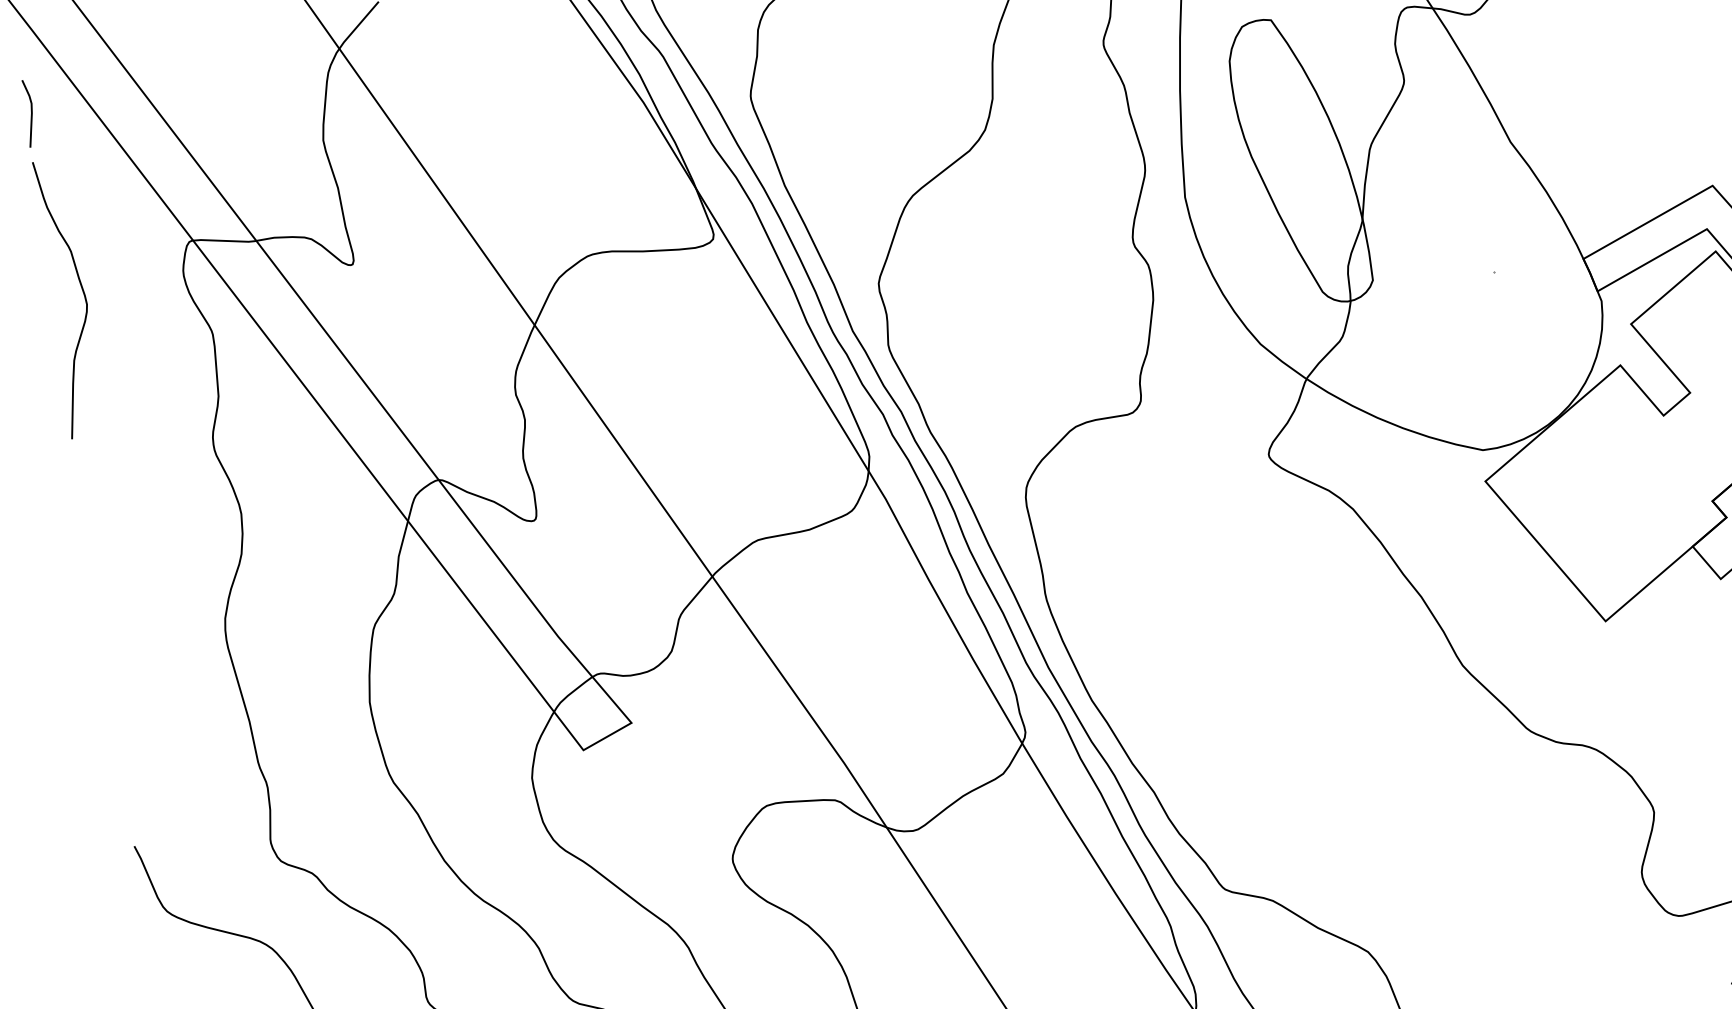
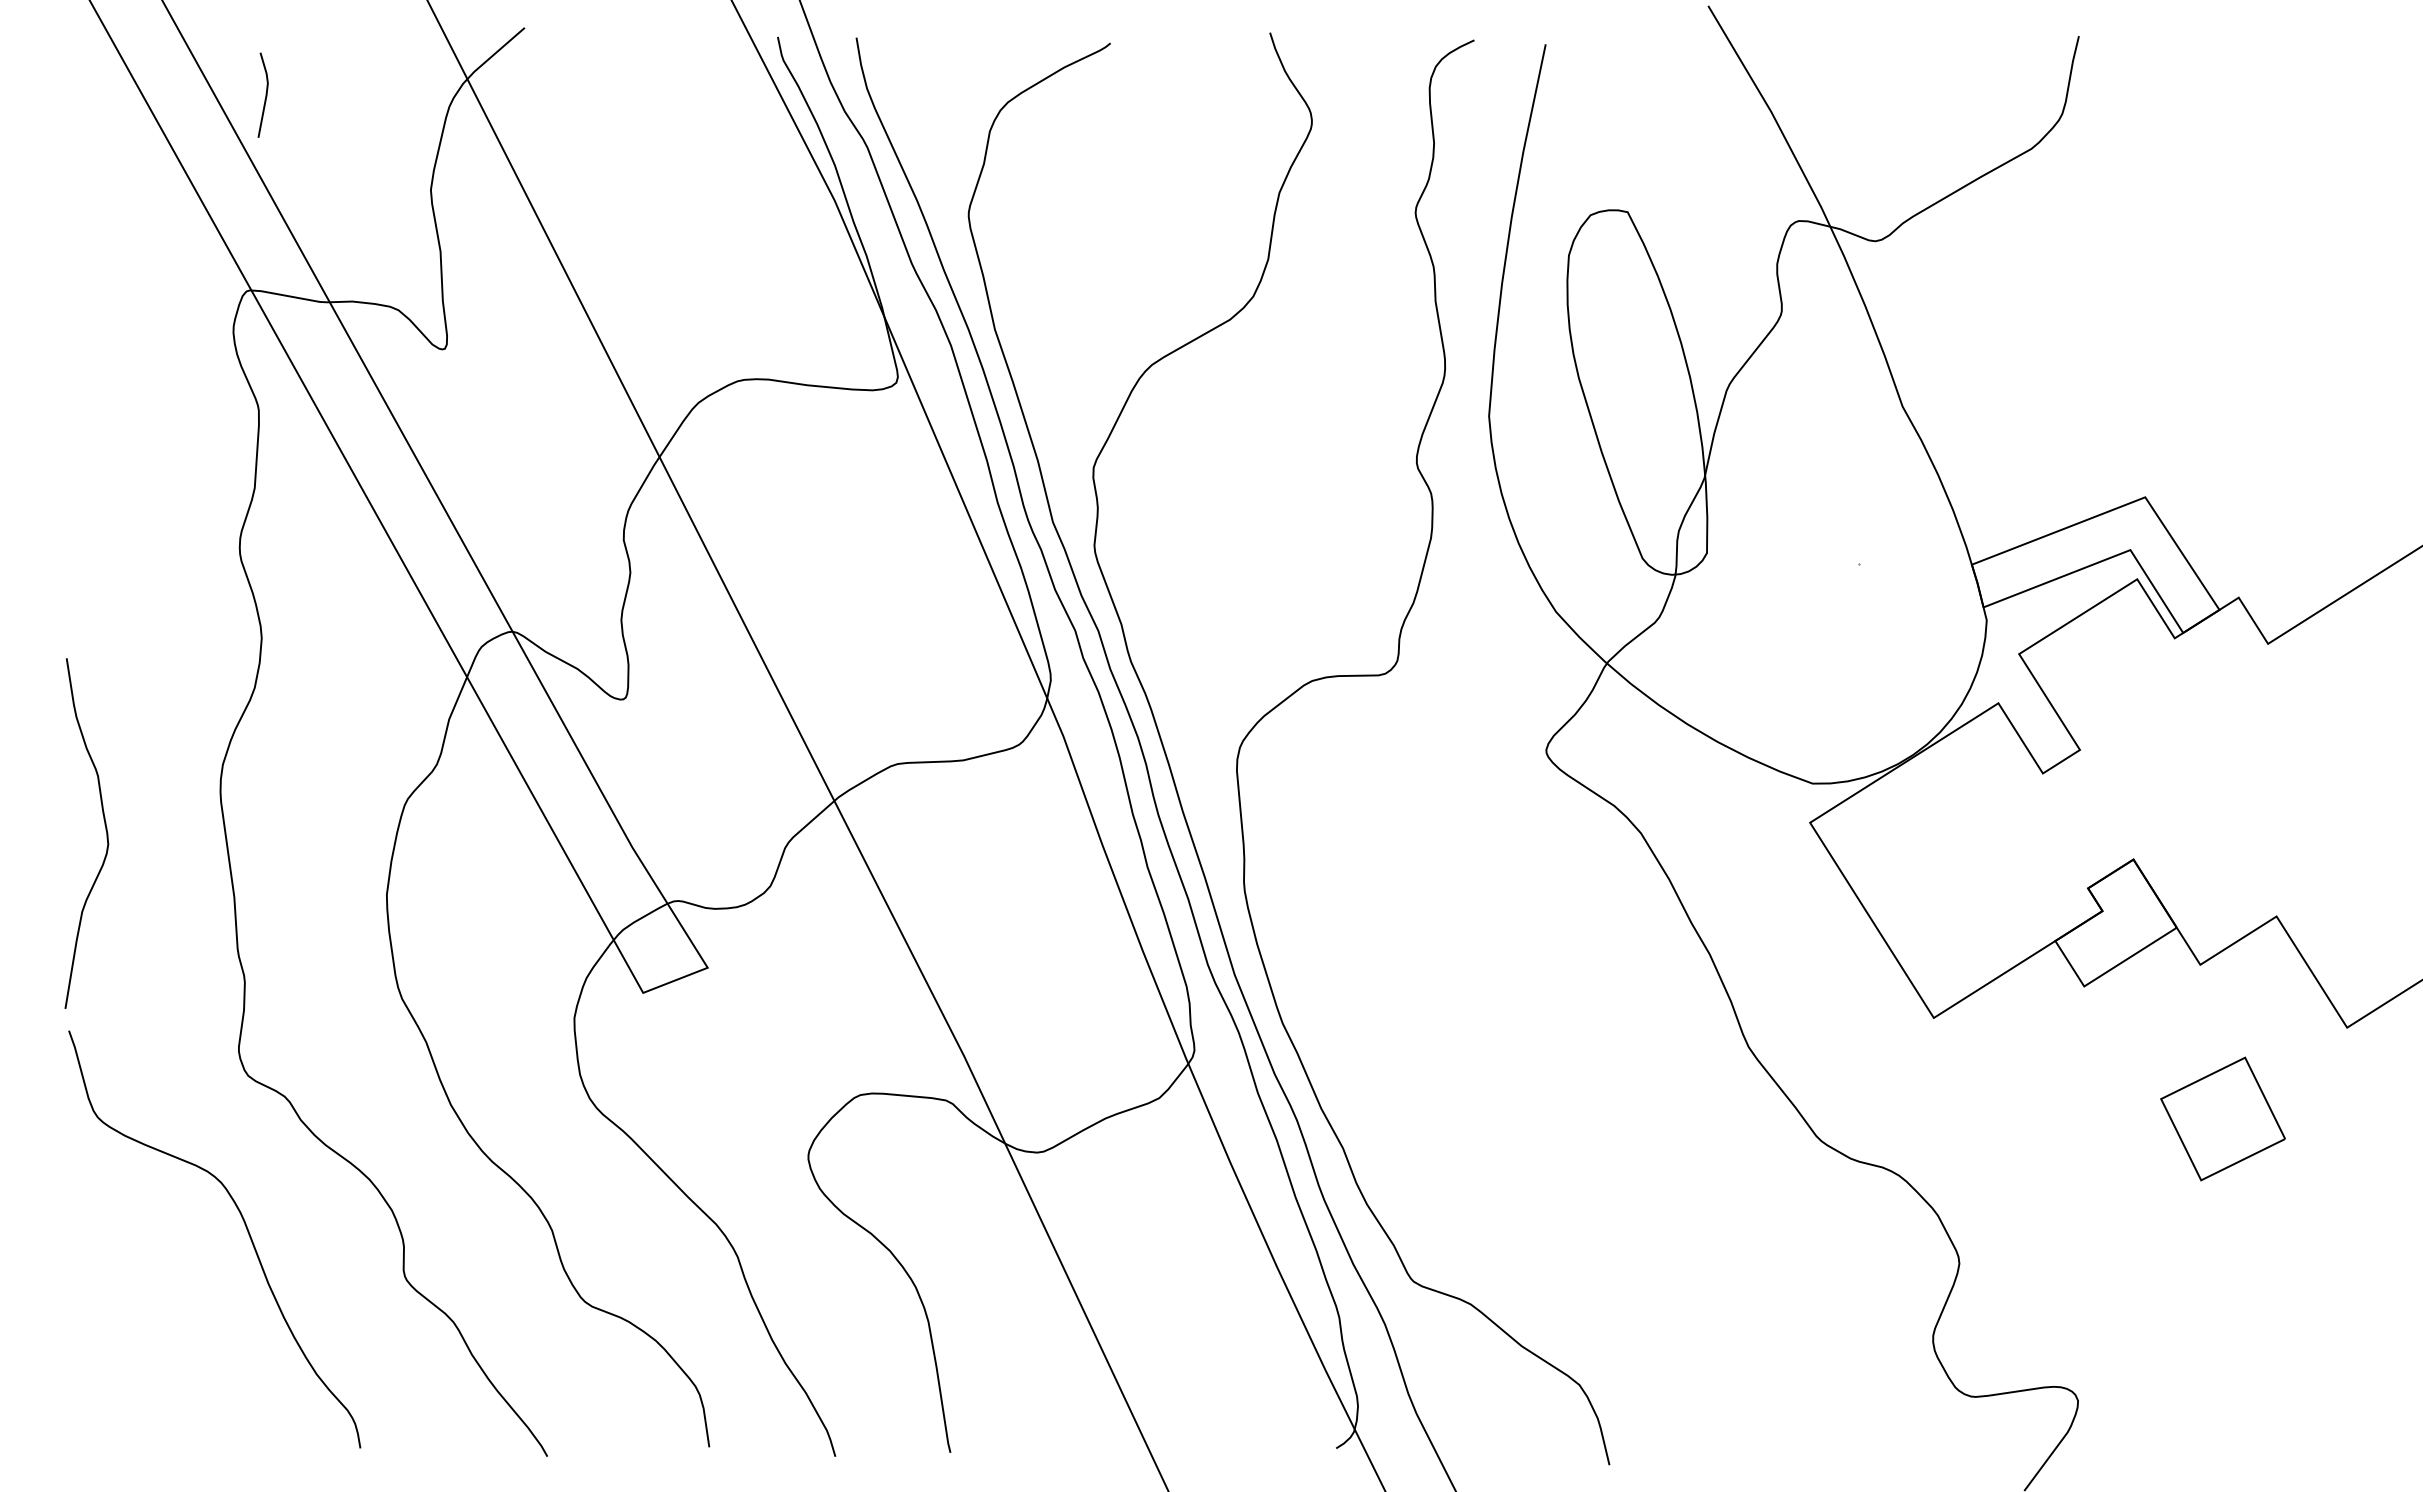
line: (30, 112) -> (265, 94), moved
curve: (83, 293) -> (105, 830), moved

